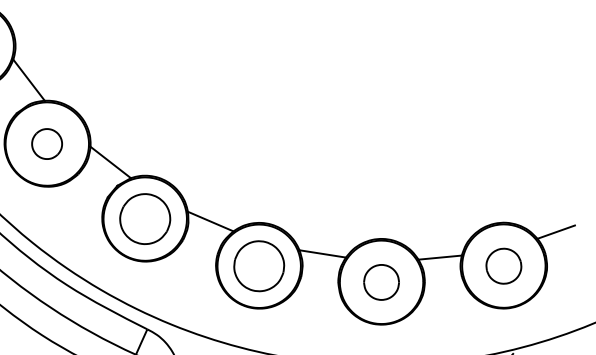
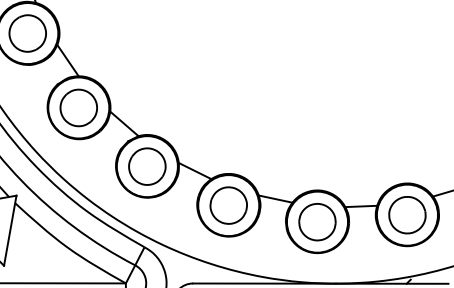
part: (46, 143) -> (78, 107), size x1.67
part: (503, 266) -> (407, 215), size x1.43
part: (381, 282) -> (317, 222), size x1.43

